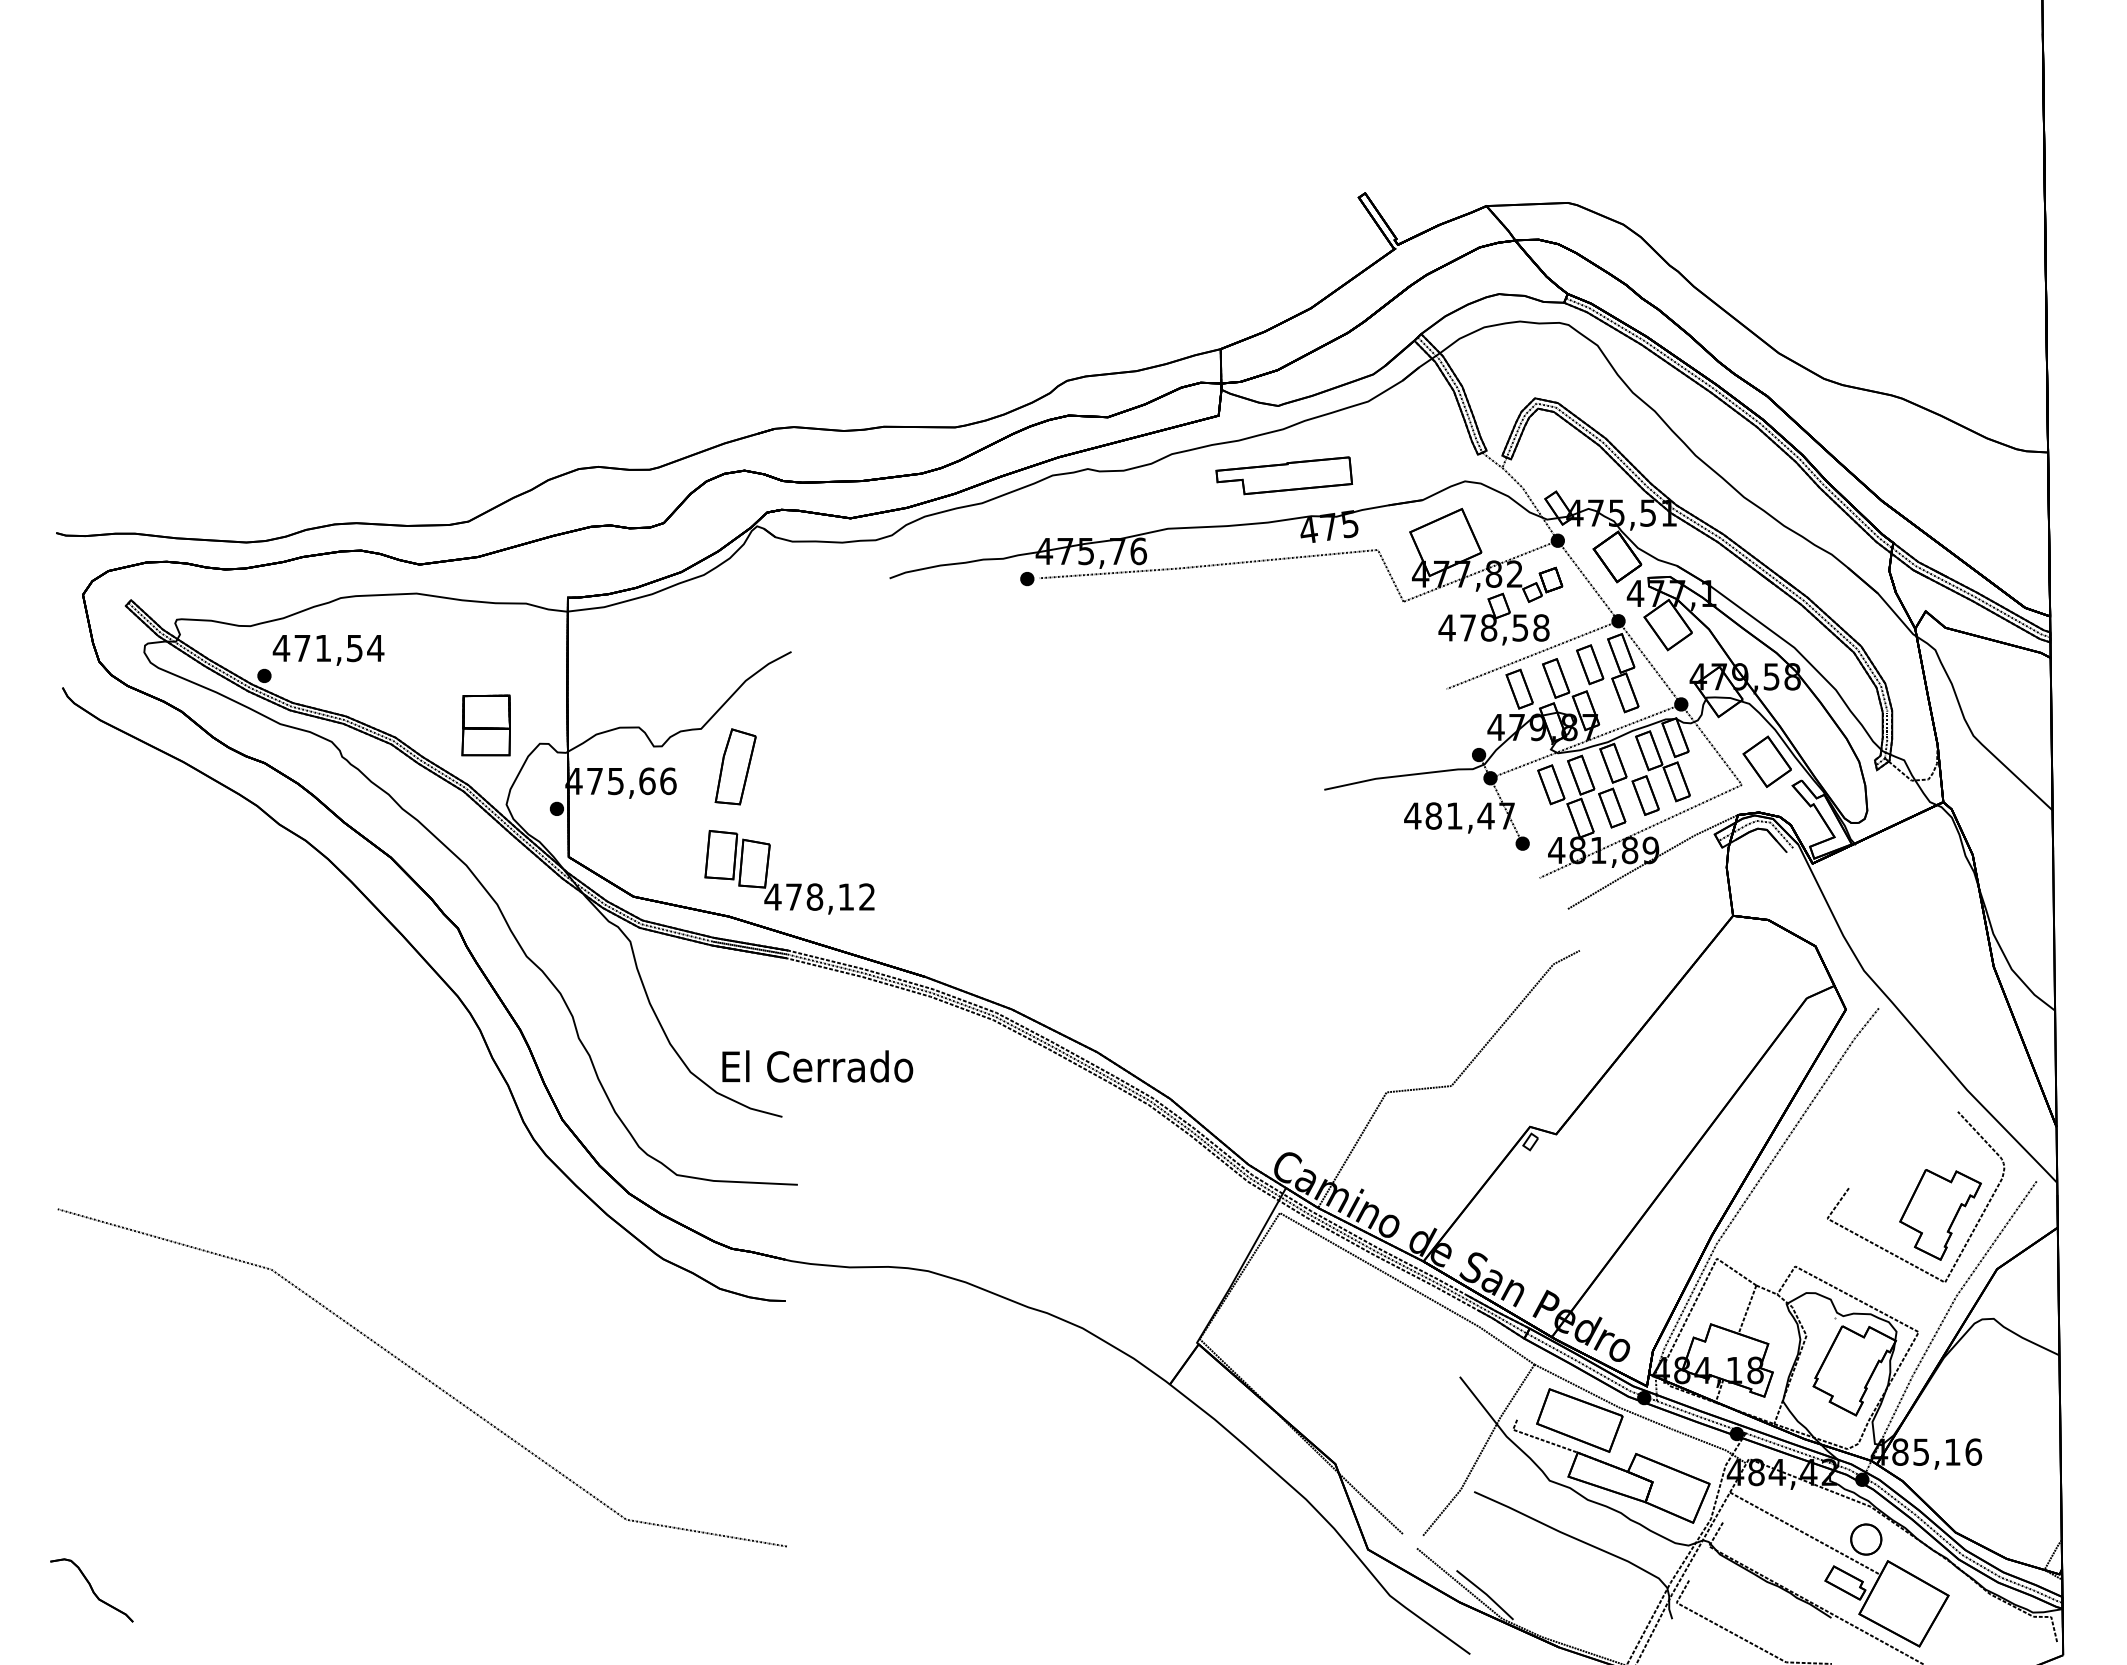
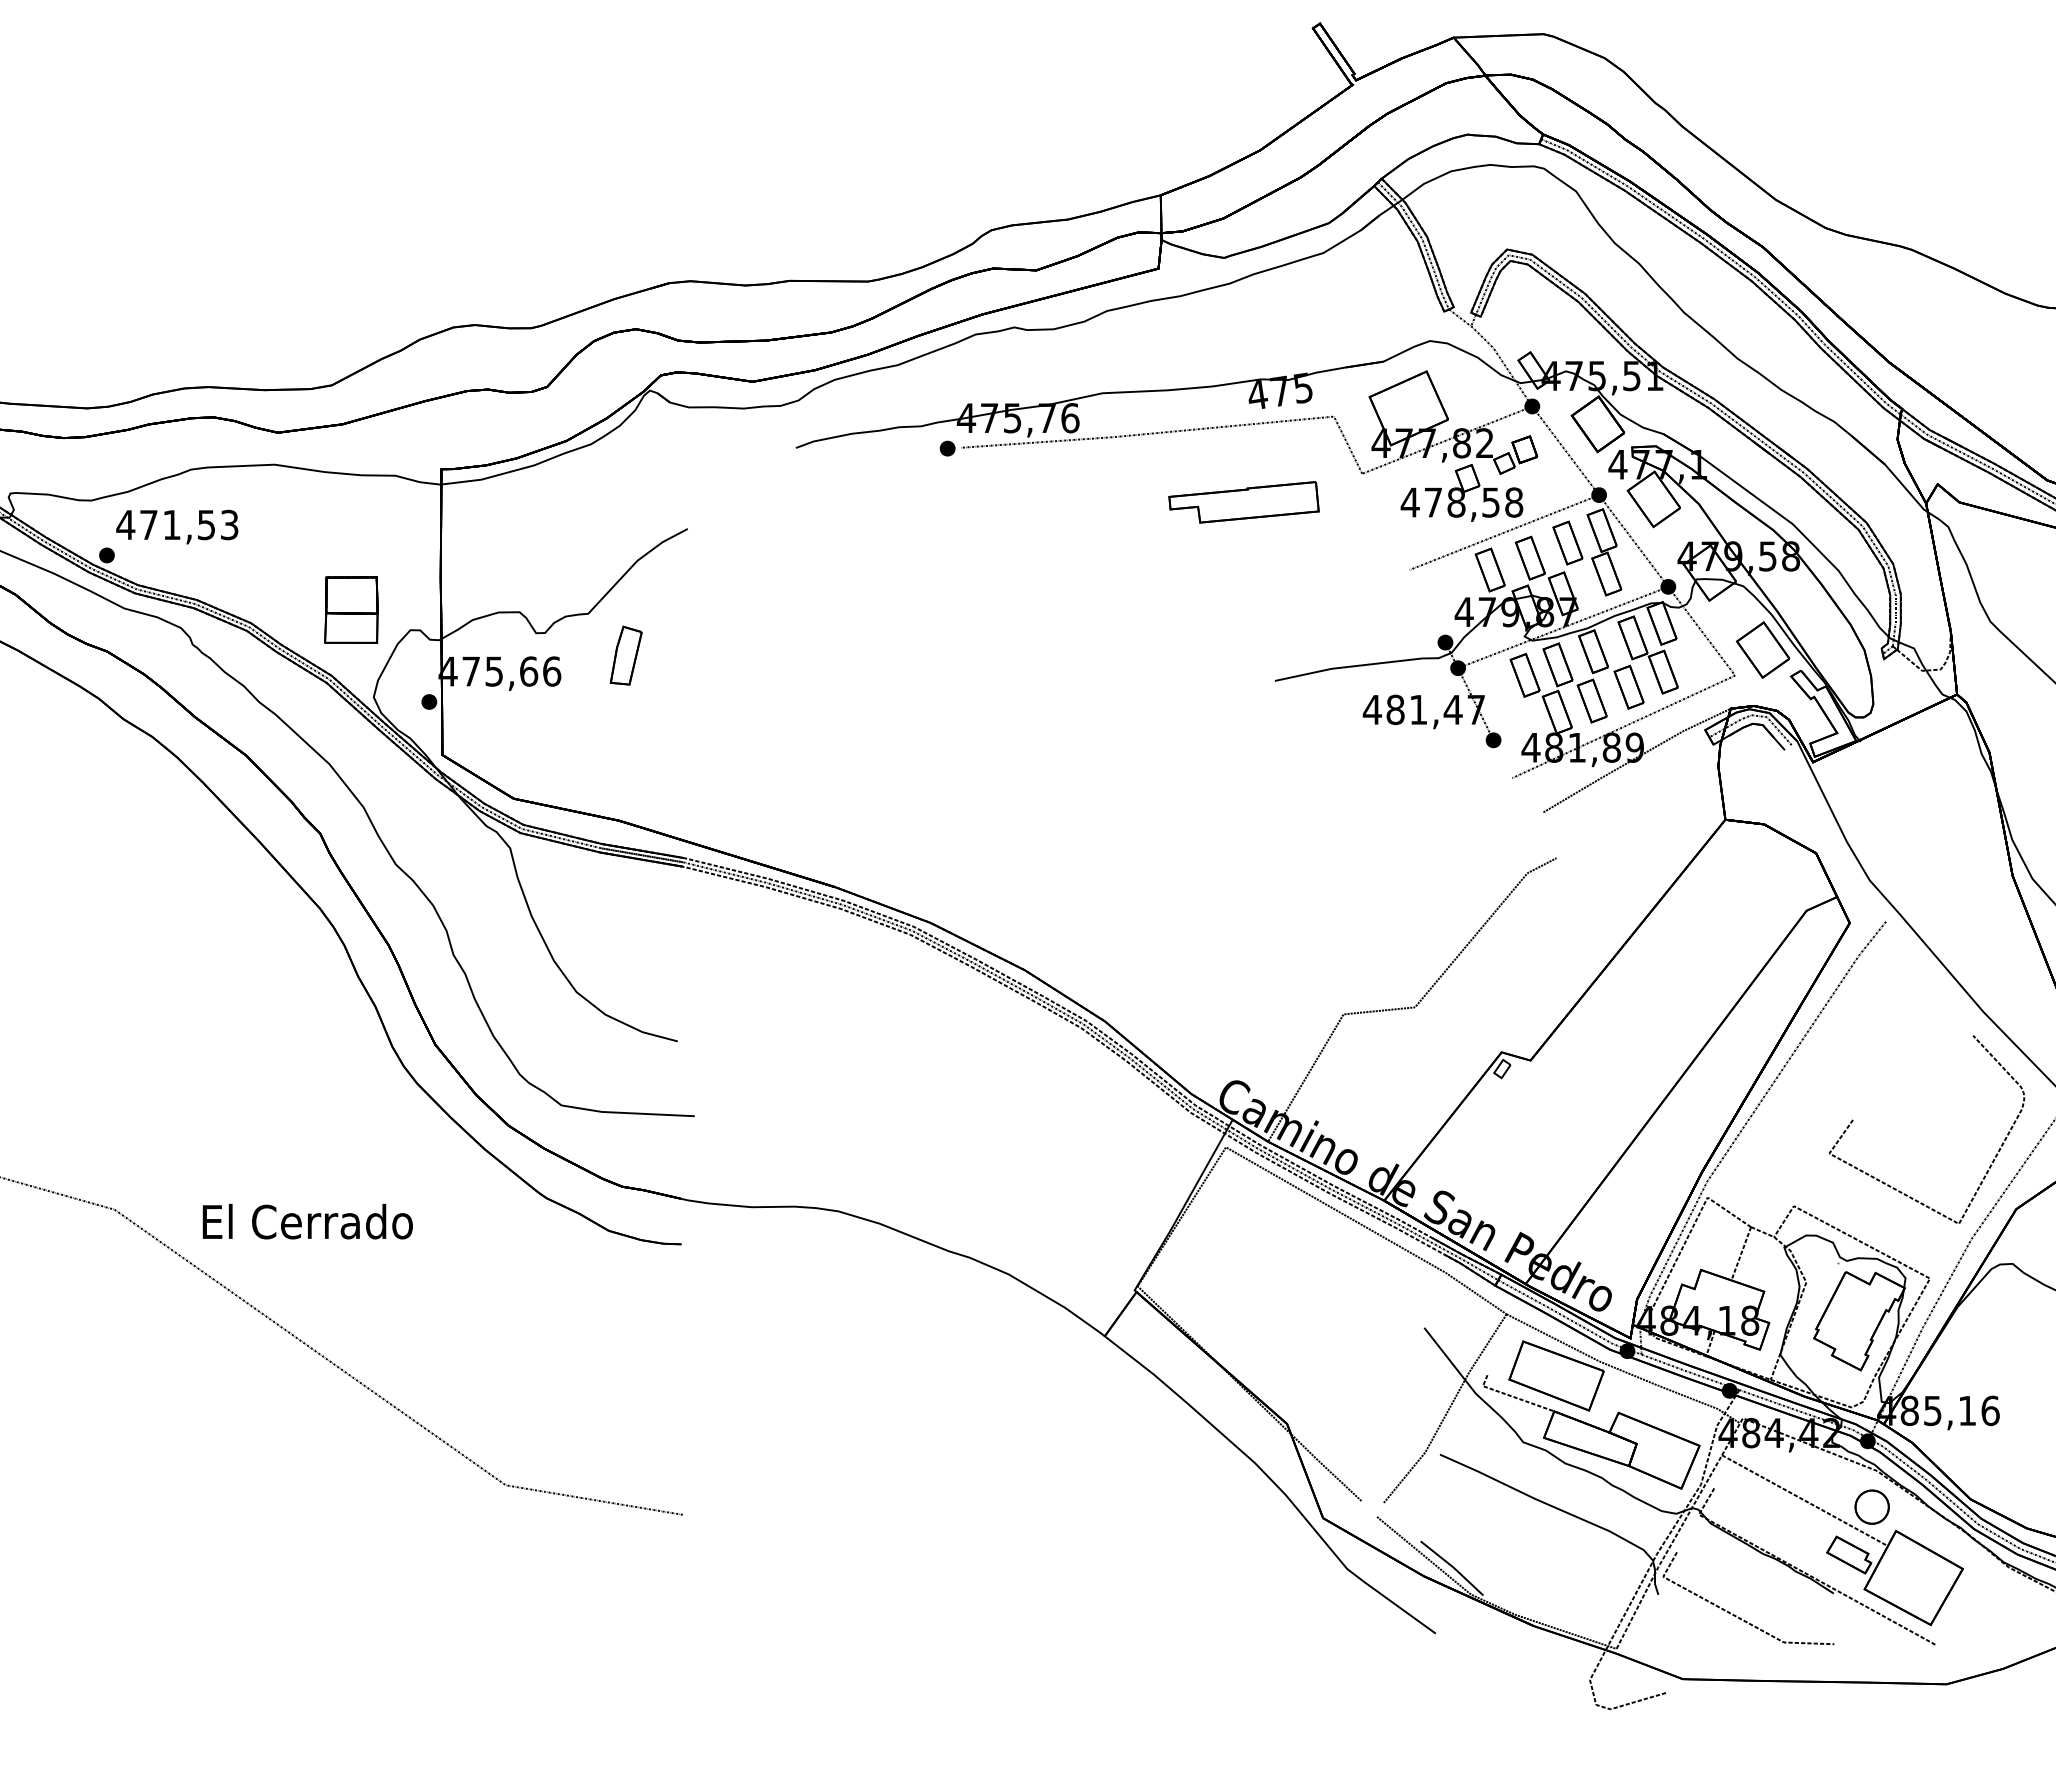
part: (1284, 475) -> (1244, 502), moved
text: (375, 648) -> (229, 525), 471,54 -> 471,53
part: (735, 766) -> (626, 655), size x0.7
part: (789, 883) -> (685, 784), removed
text: (817, 1066) -> (307, 1221), moved
part: (1940, 1214) -> (1953, 1148), removed

